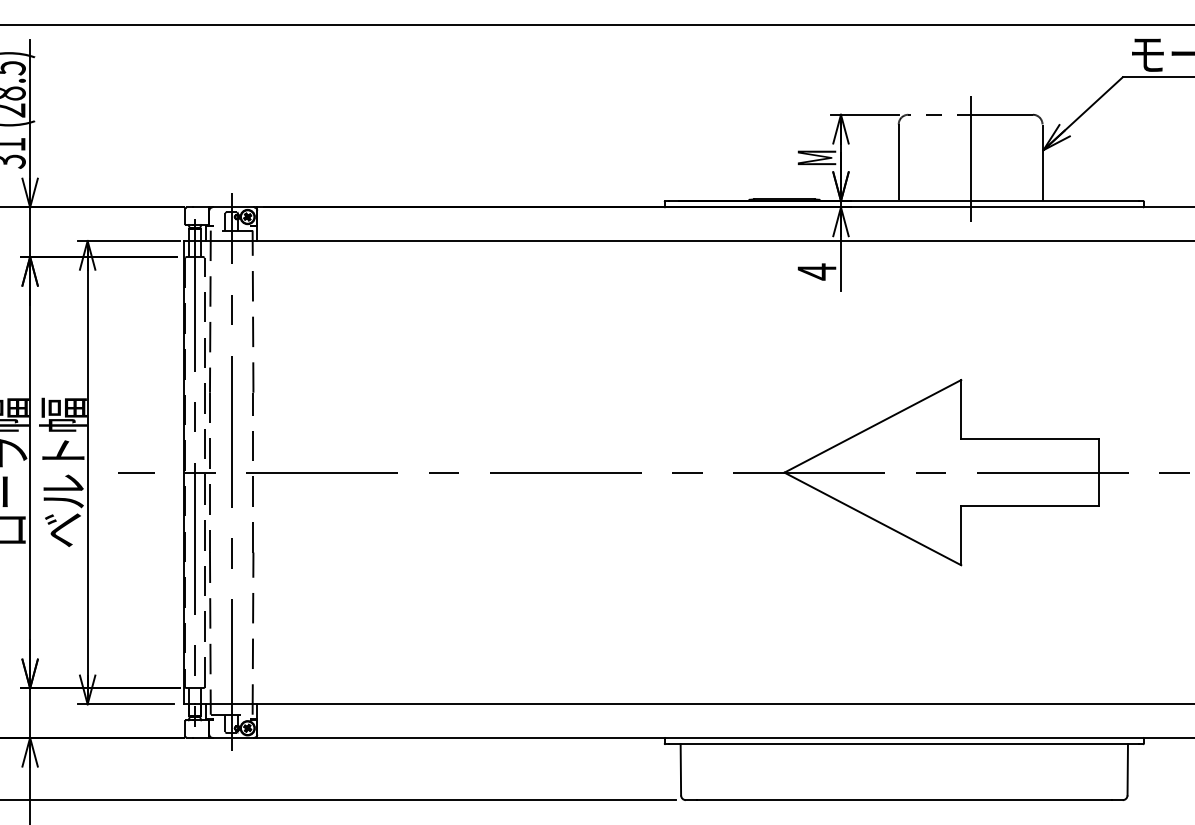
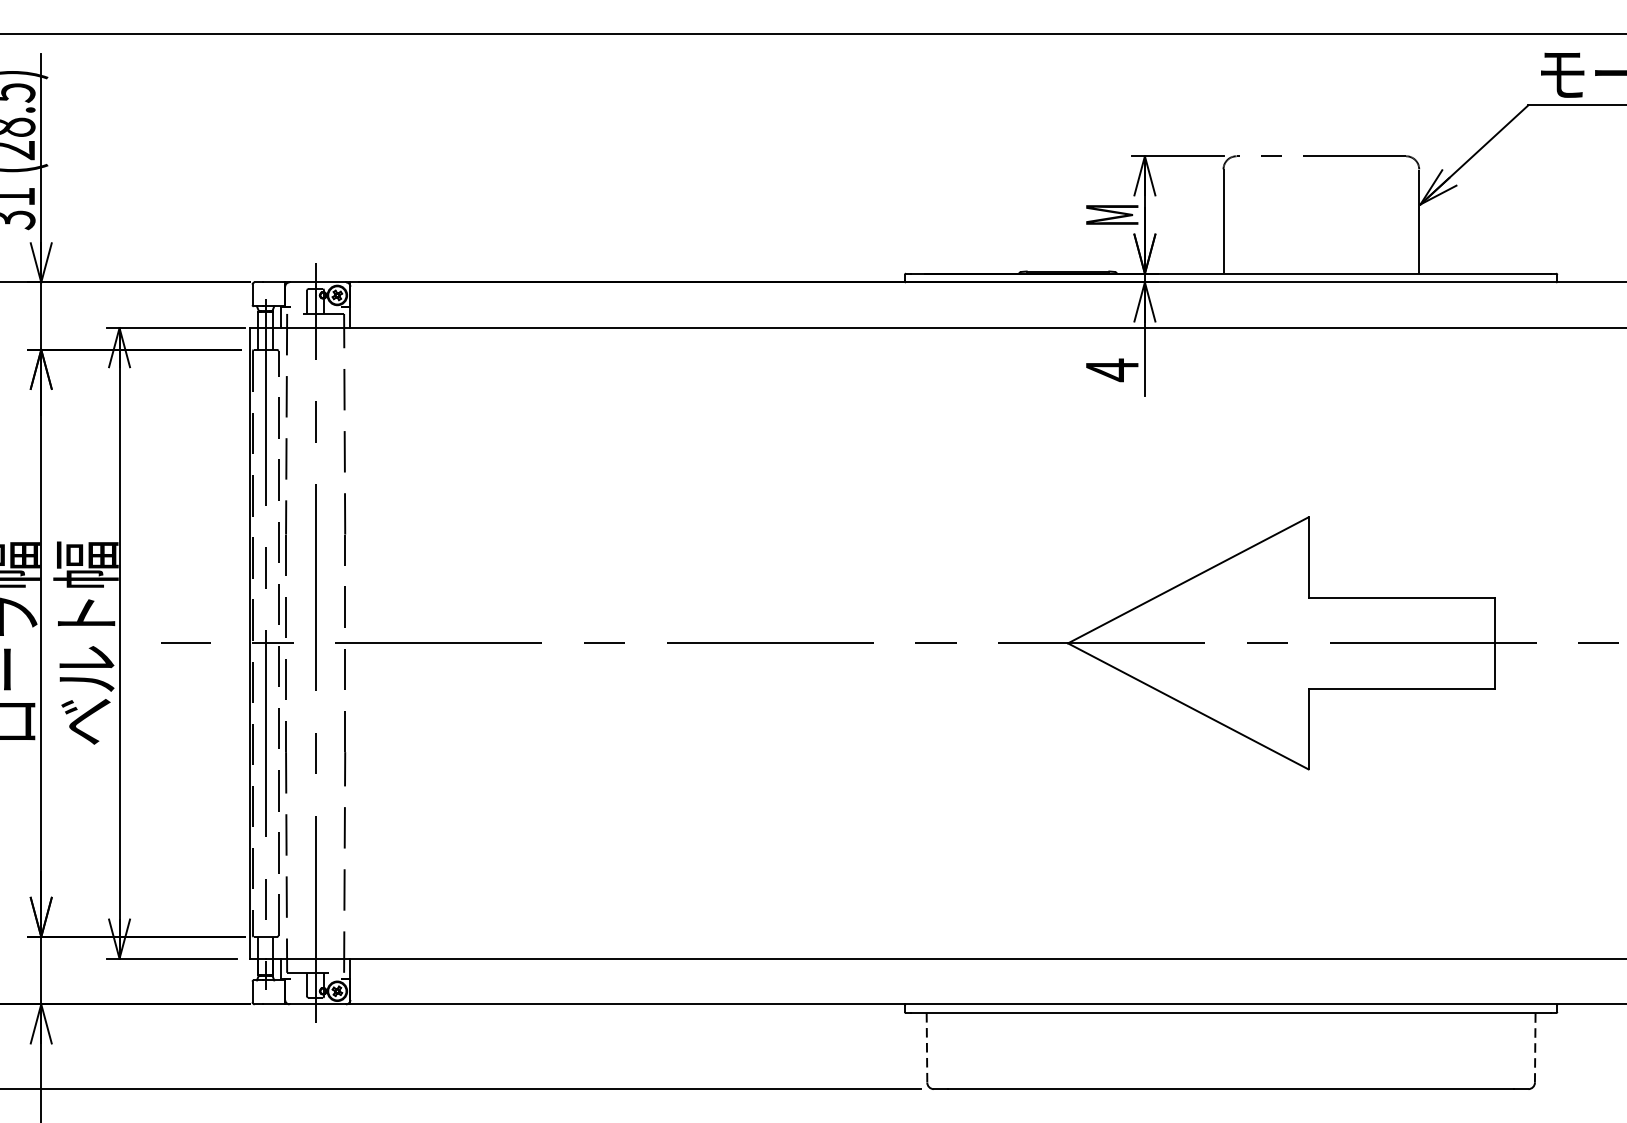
line: (970, 158) -> (1321, 215), removed
line: (680, 769) -> (926, 1047), solid -> dashed
line: (1127, 769) -> (1534, 1047), solid -> dashed

